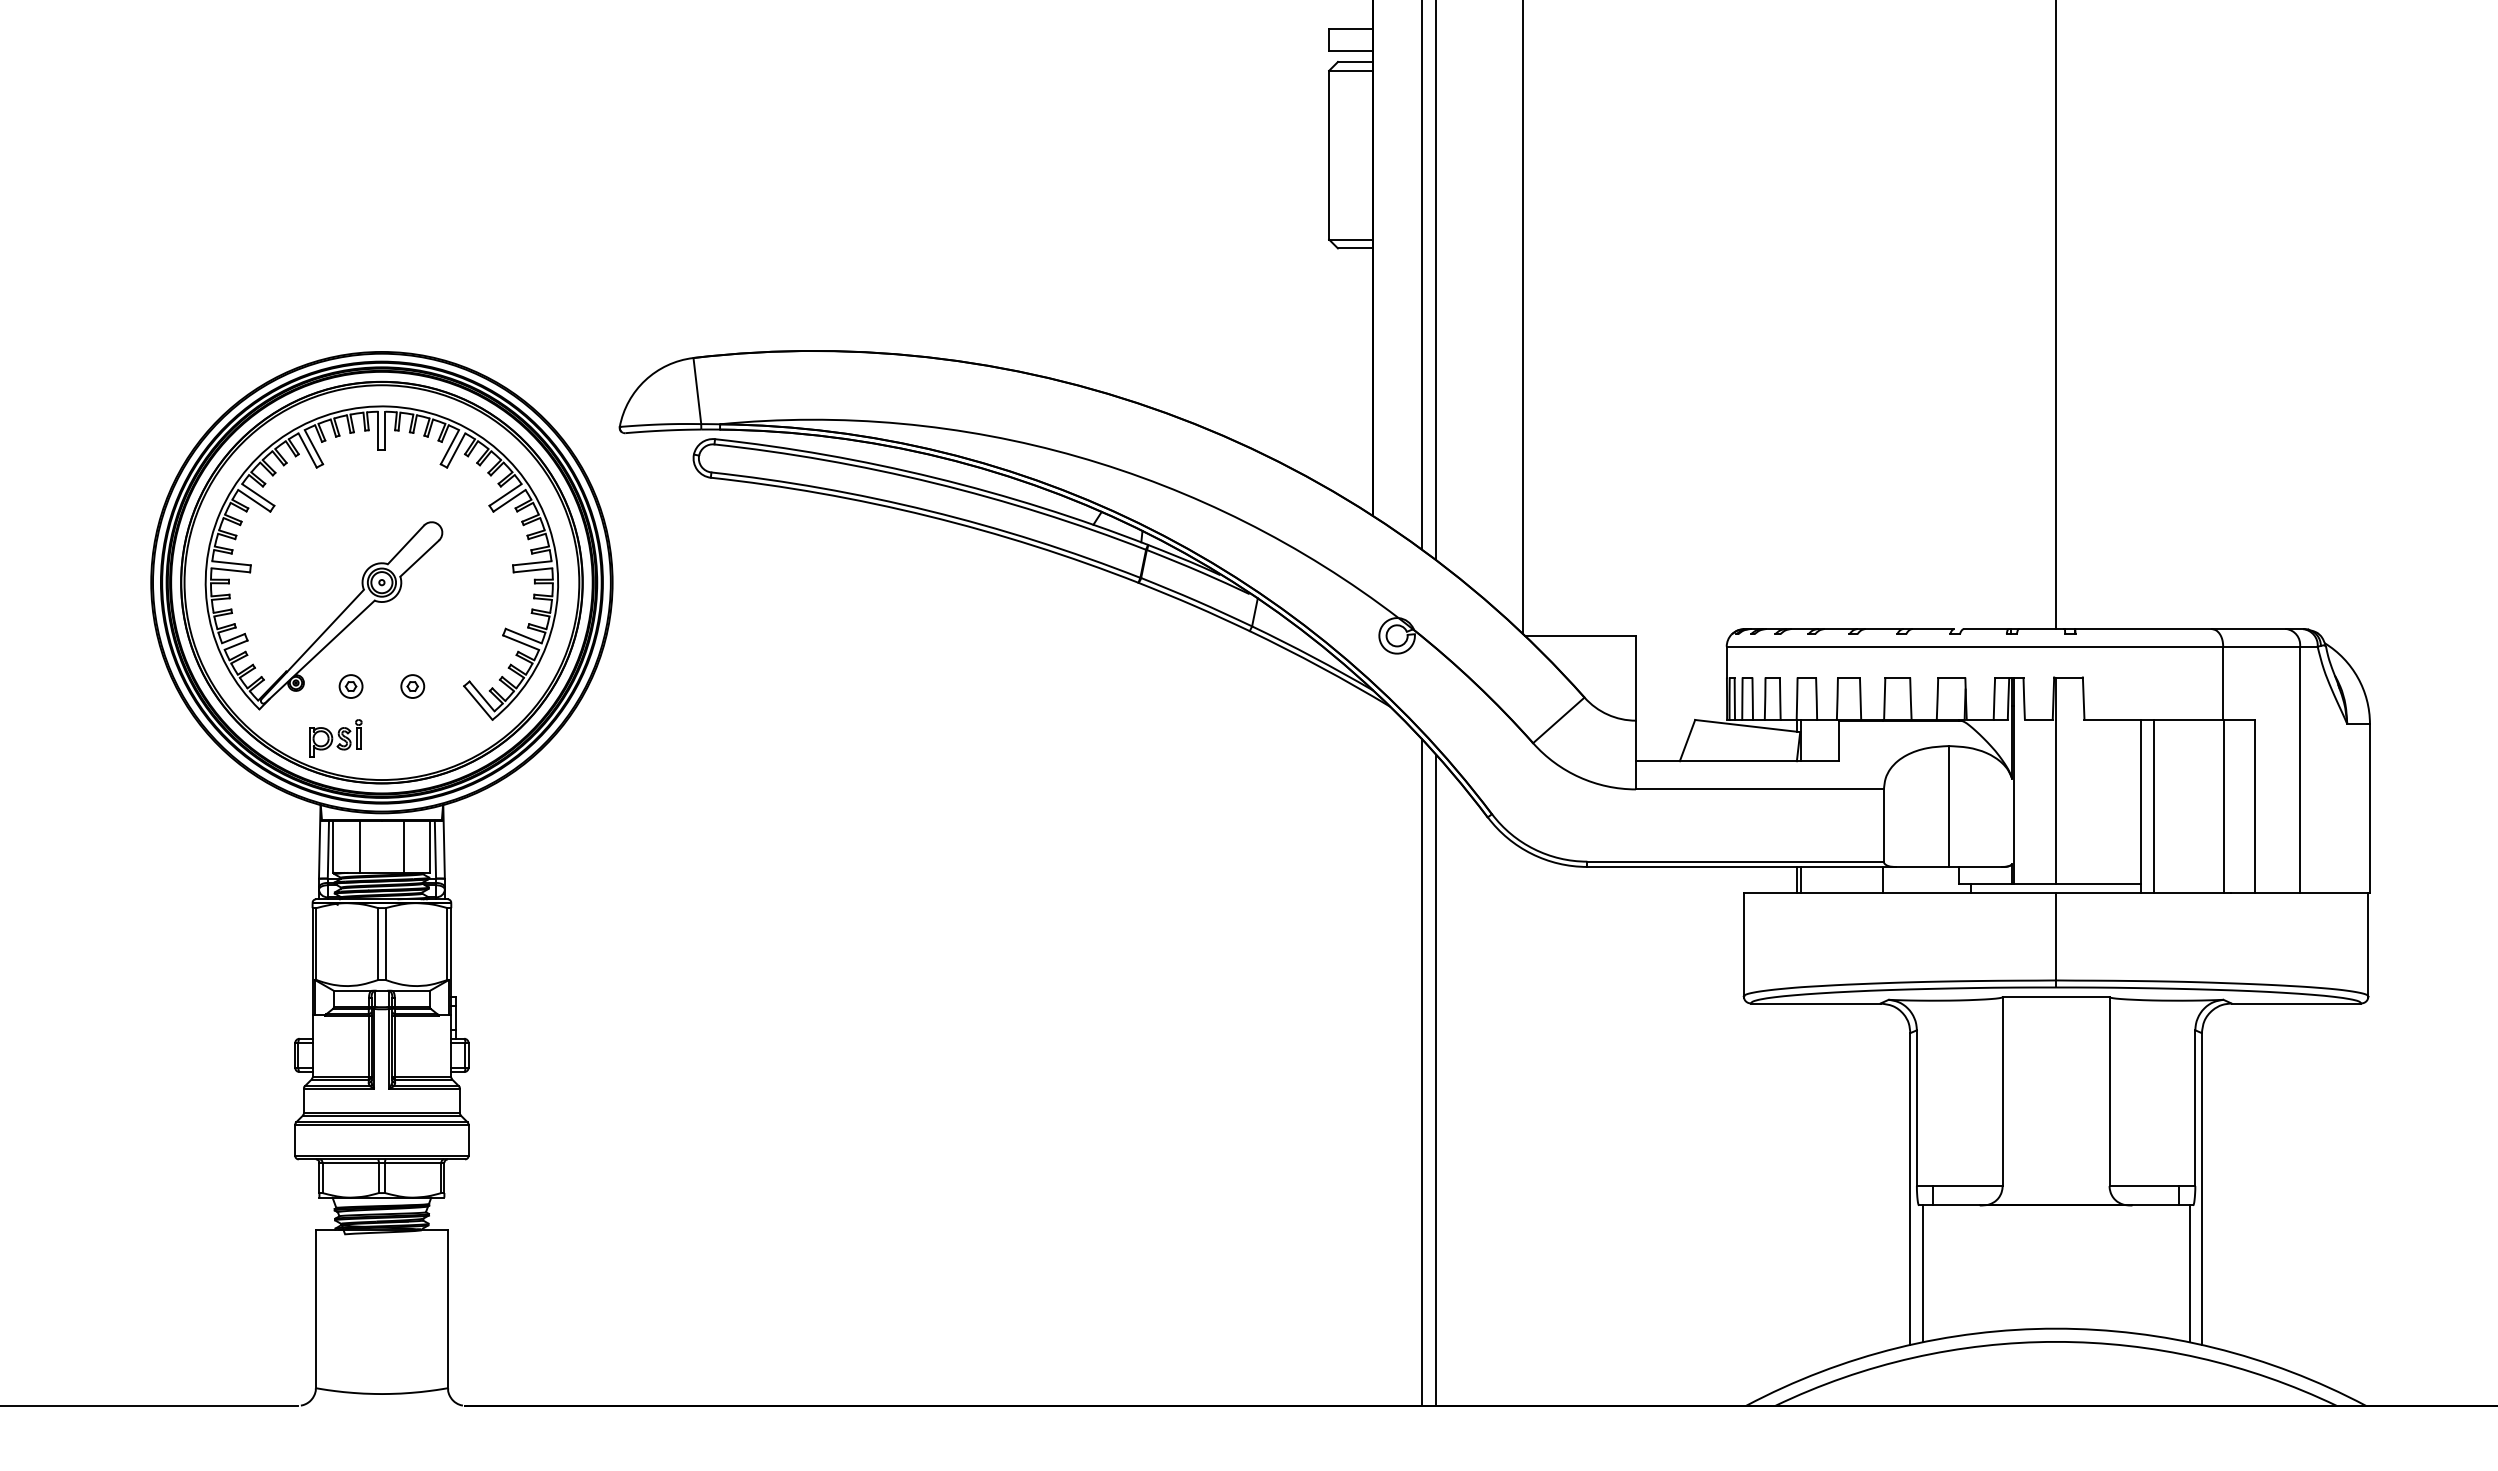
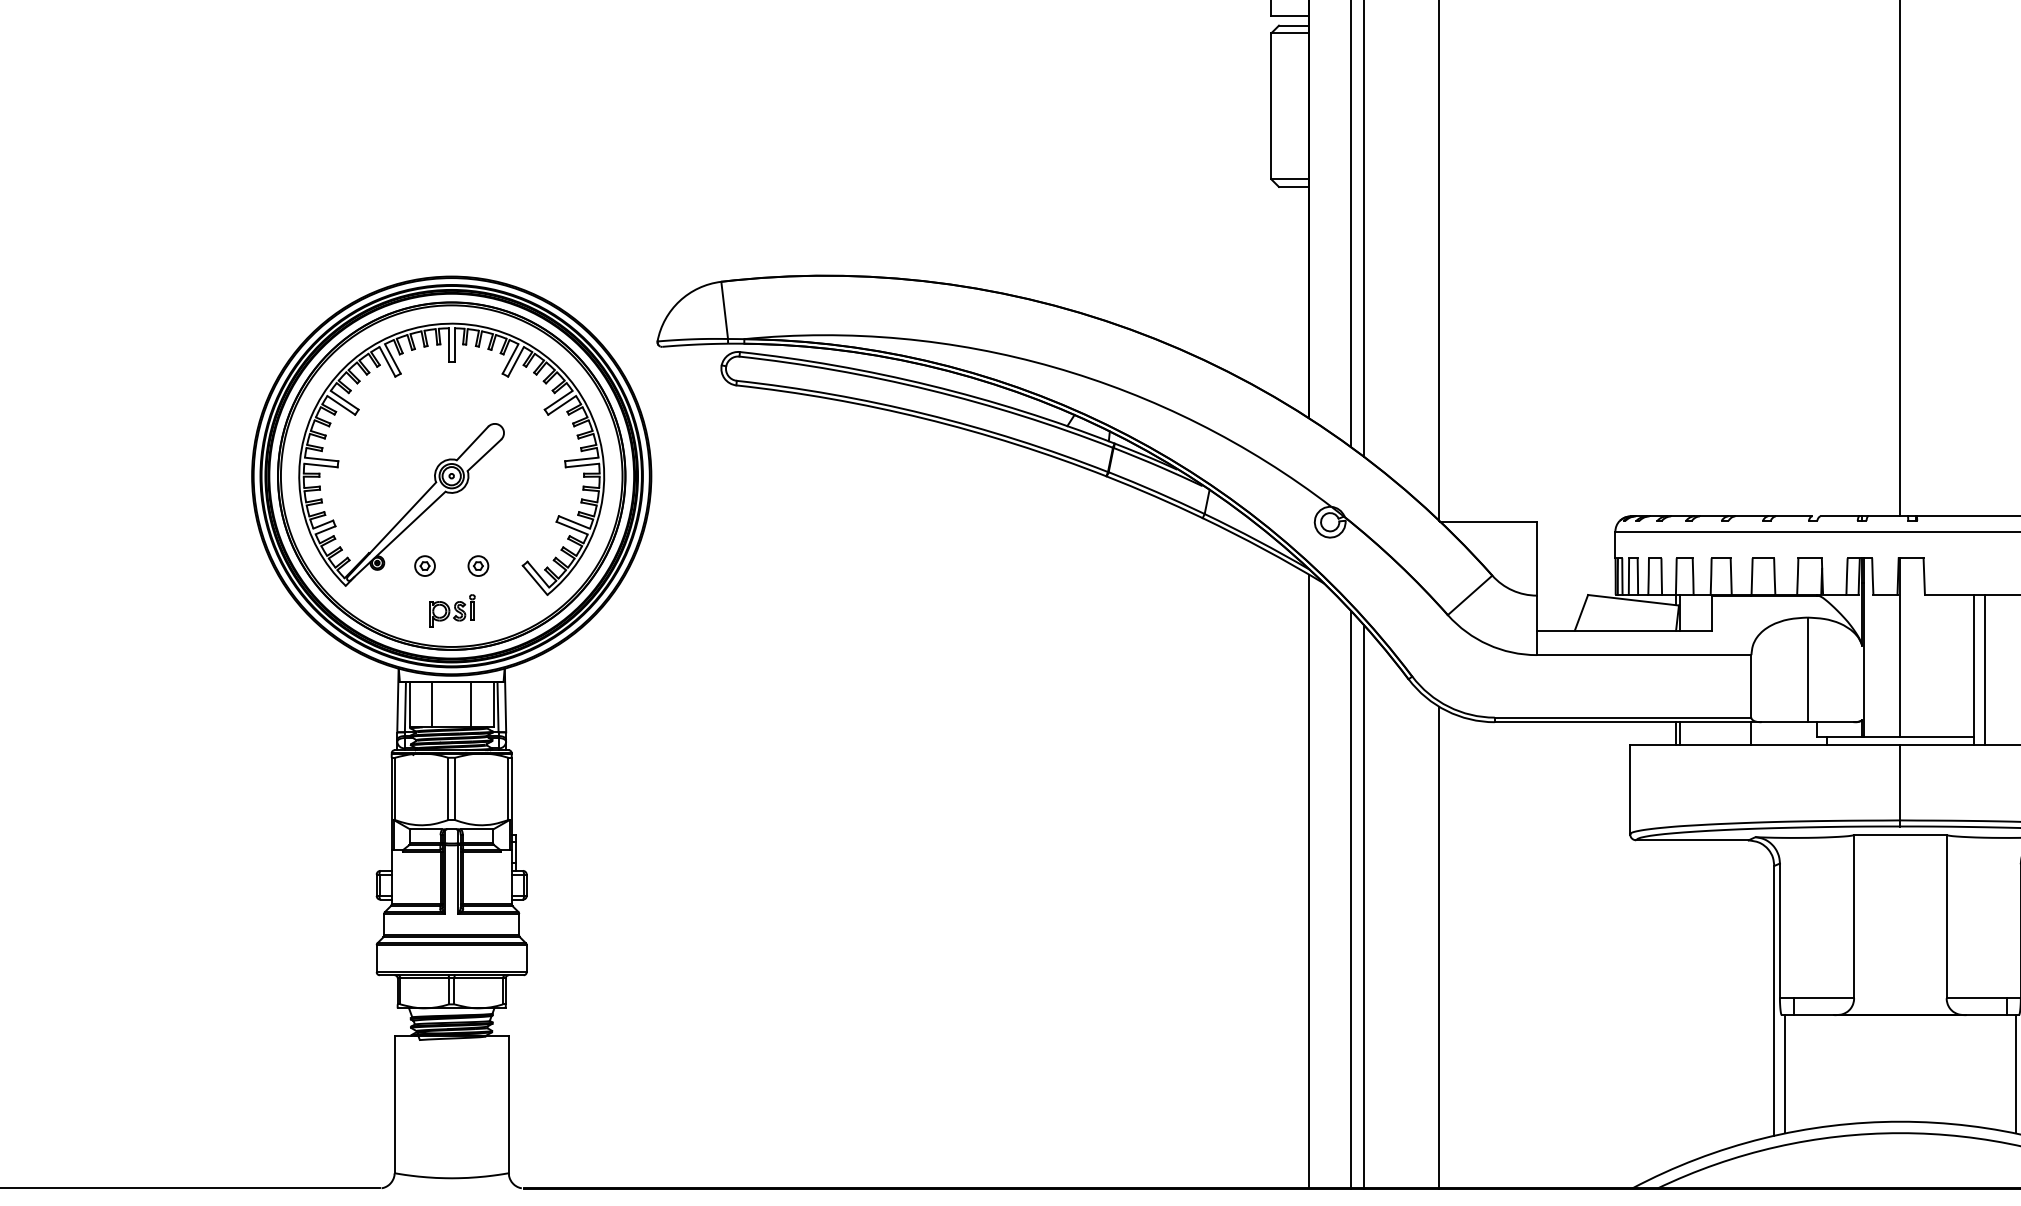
part: (335, 738) -> (452, 611), moved
line: (1372, 1050) -> (1308, 881), added
line: (1523, 1127) -> (1439, 947), added

